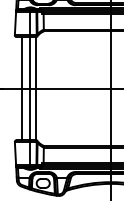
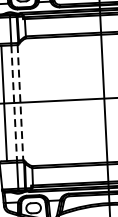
line: (30, 88) -> (14, 102), solid -> dashed
line: (36, 88) -> (20, 102), solid -> dashed

